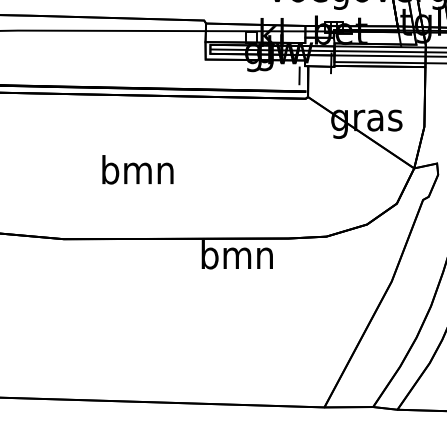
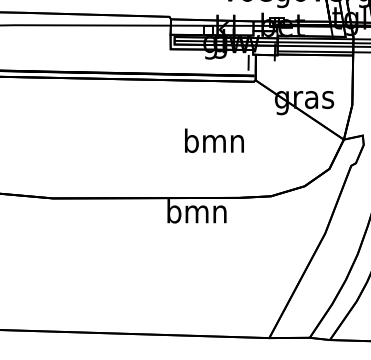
text: (137, 169) -> (214, 140), moved

